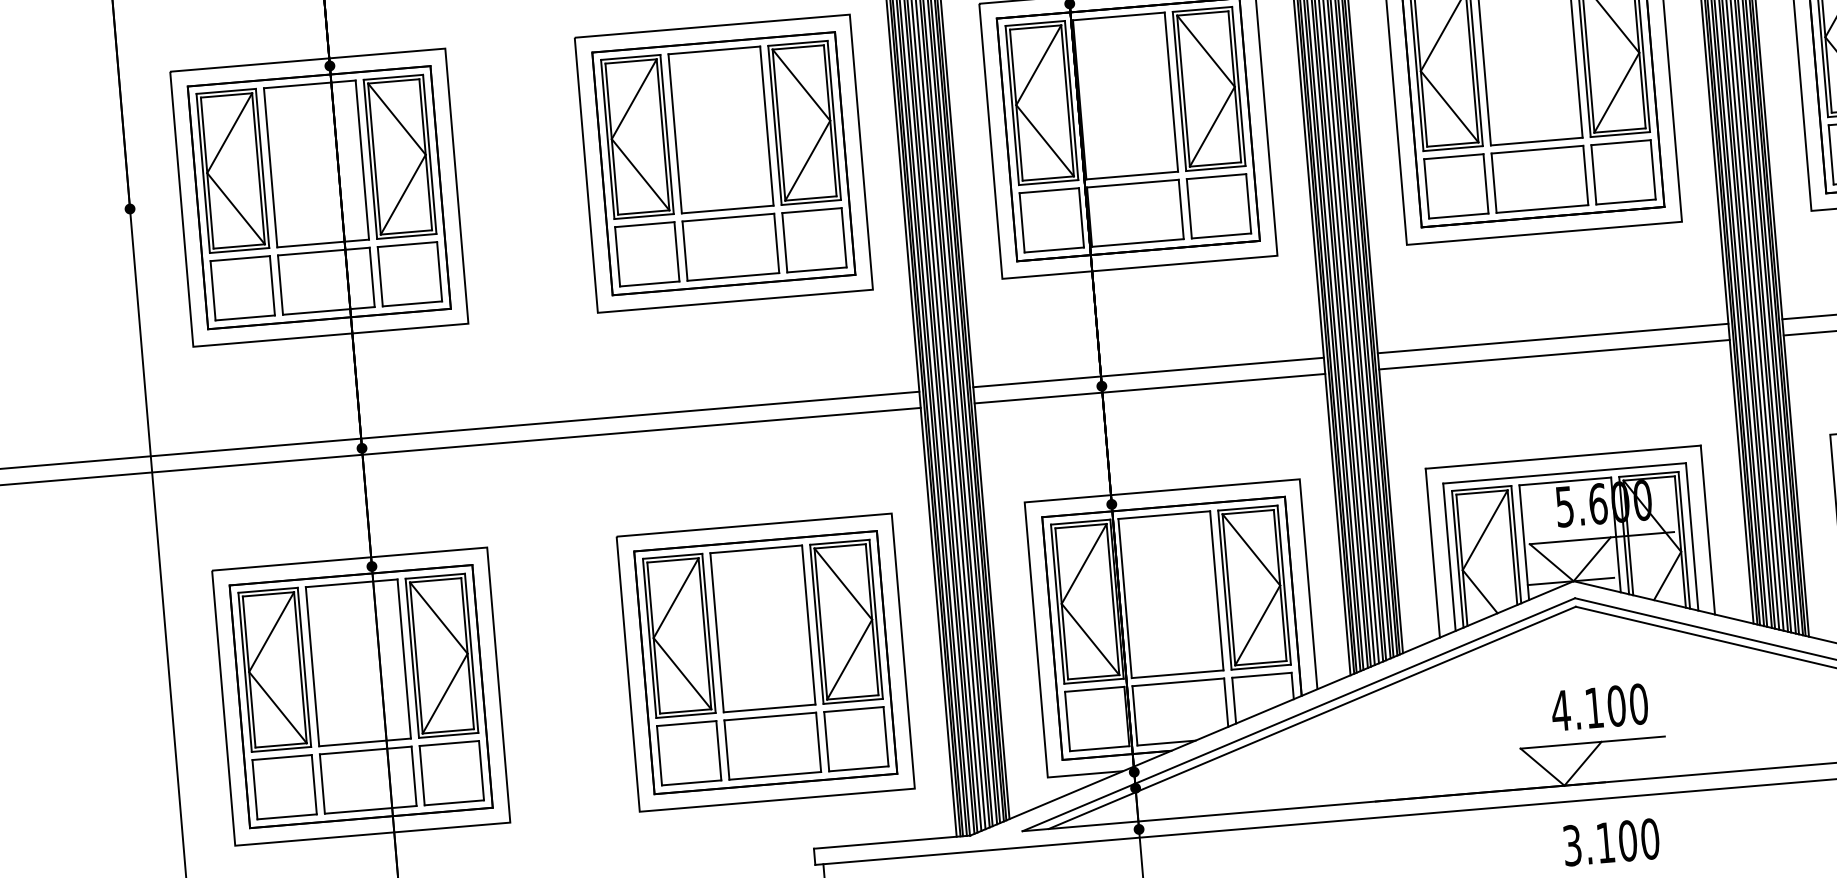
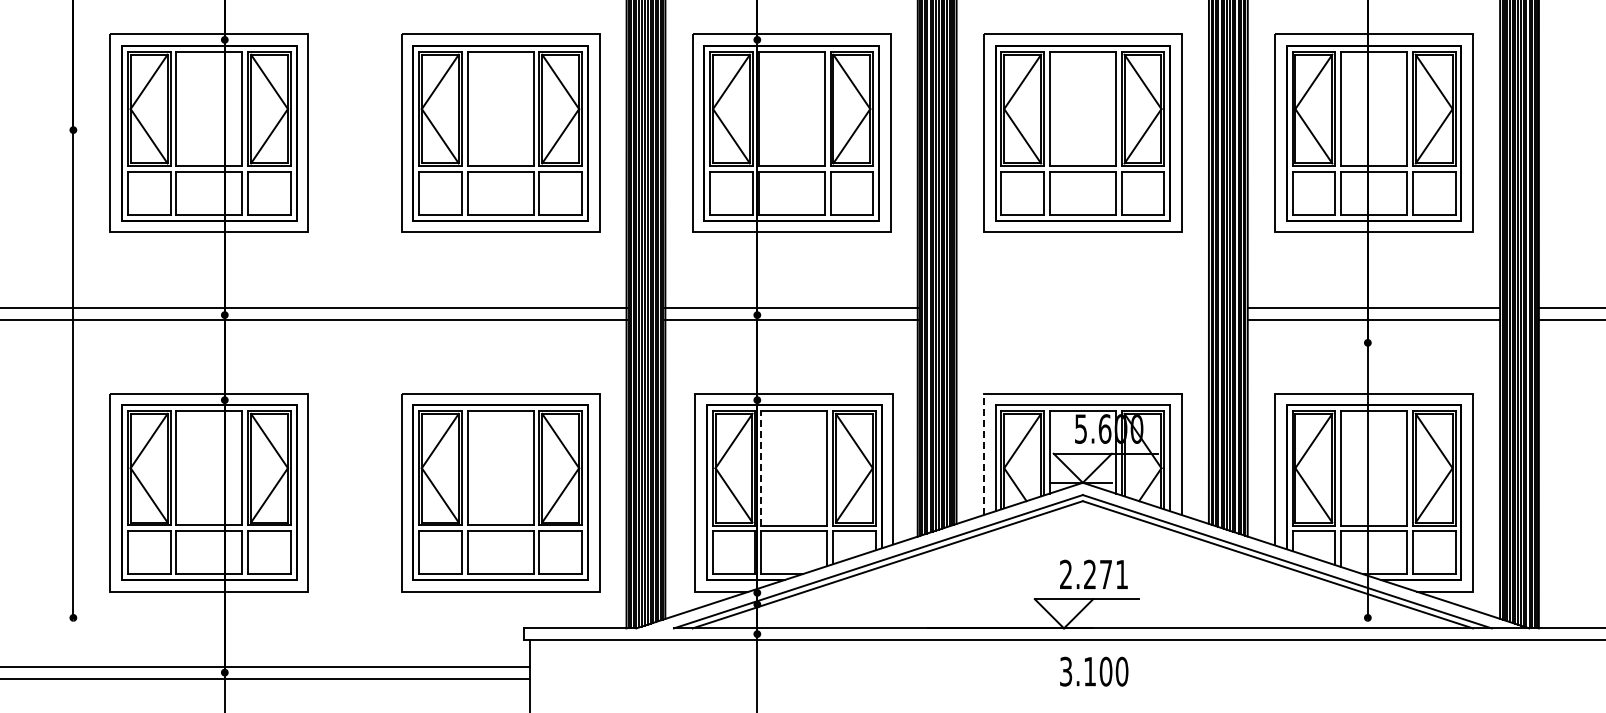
line: (1552, 339) -> (1082, 308), removed
line: (1554, 354) -> (1082, 319), removed
line: (1432, 553) -> (983, 454), solid -> dashed
line: (1125, 597) -> (761, 467), solid -> dashed
text: (1599, 707) -> (1093, 574), 4.100 -> 2.271

